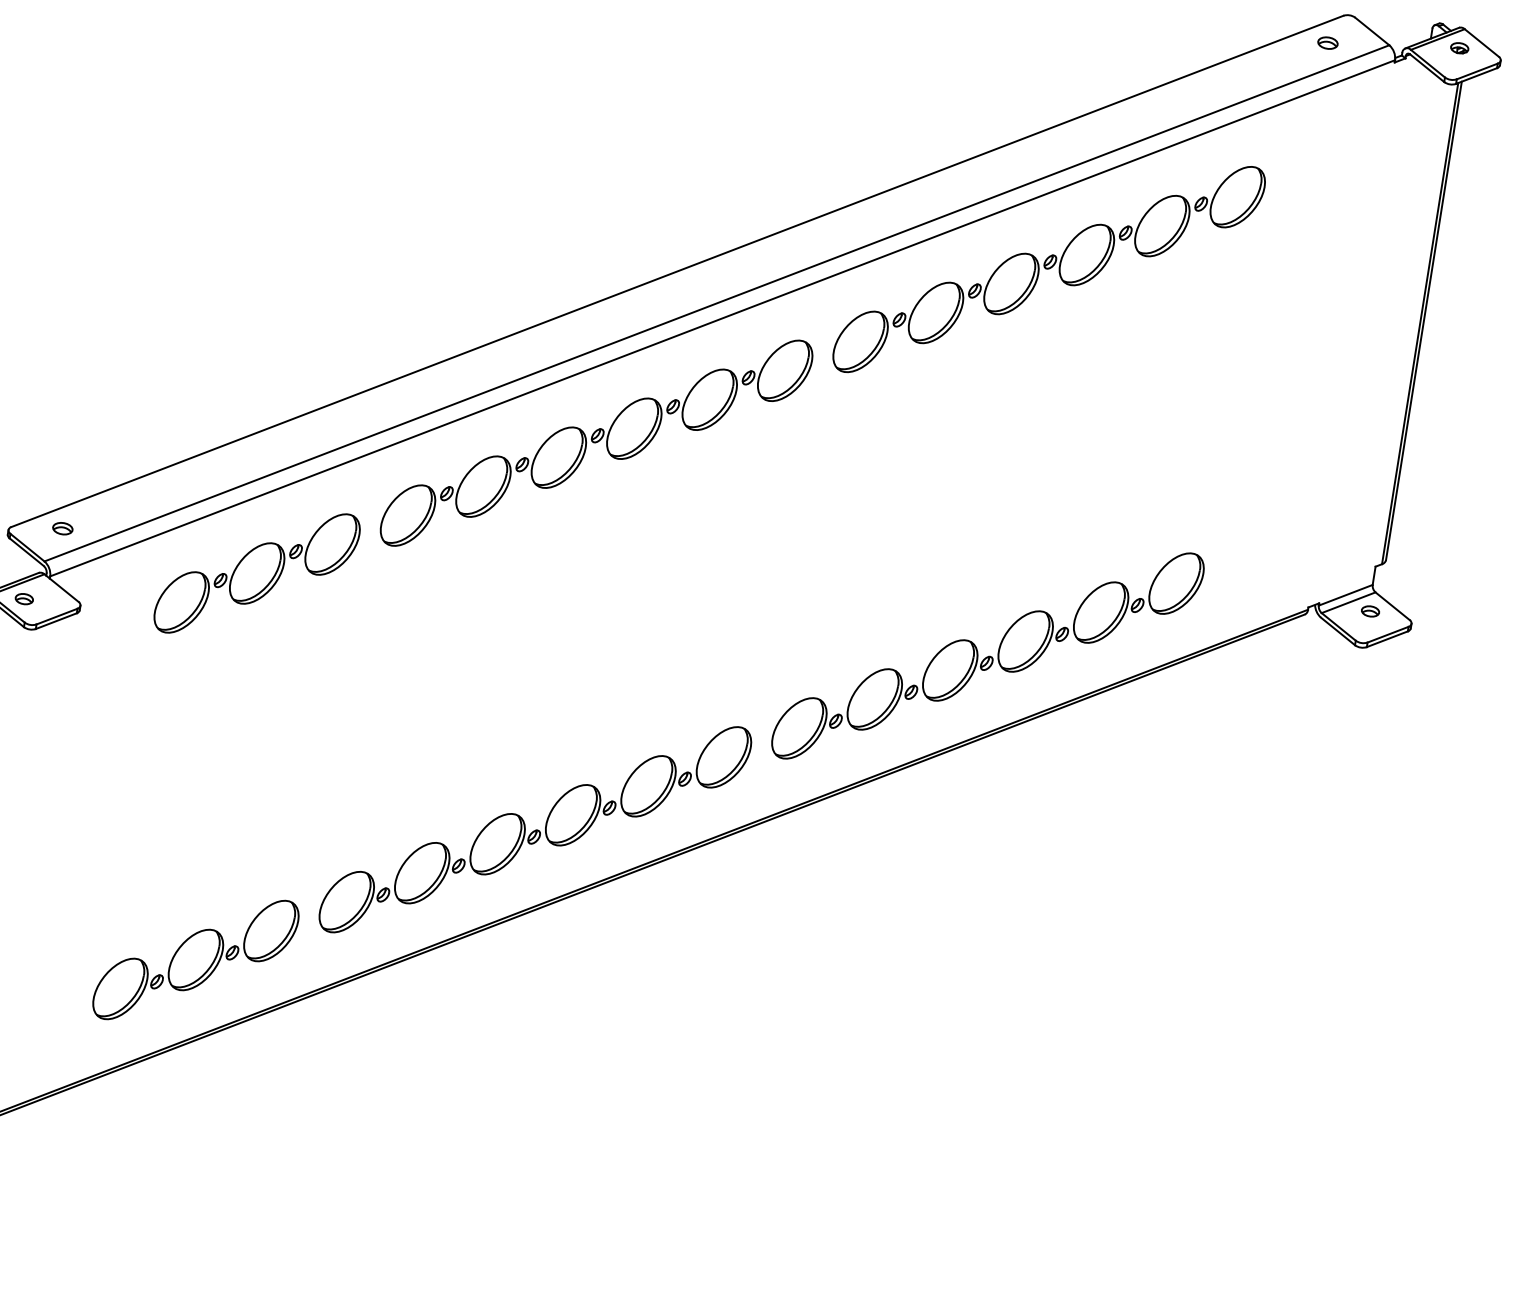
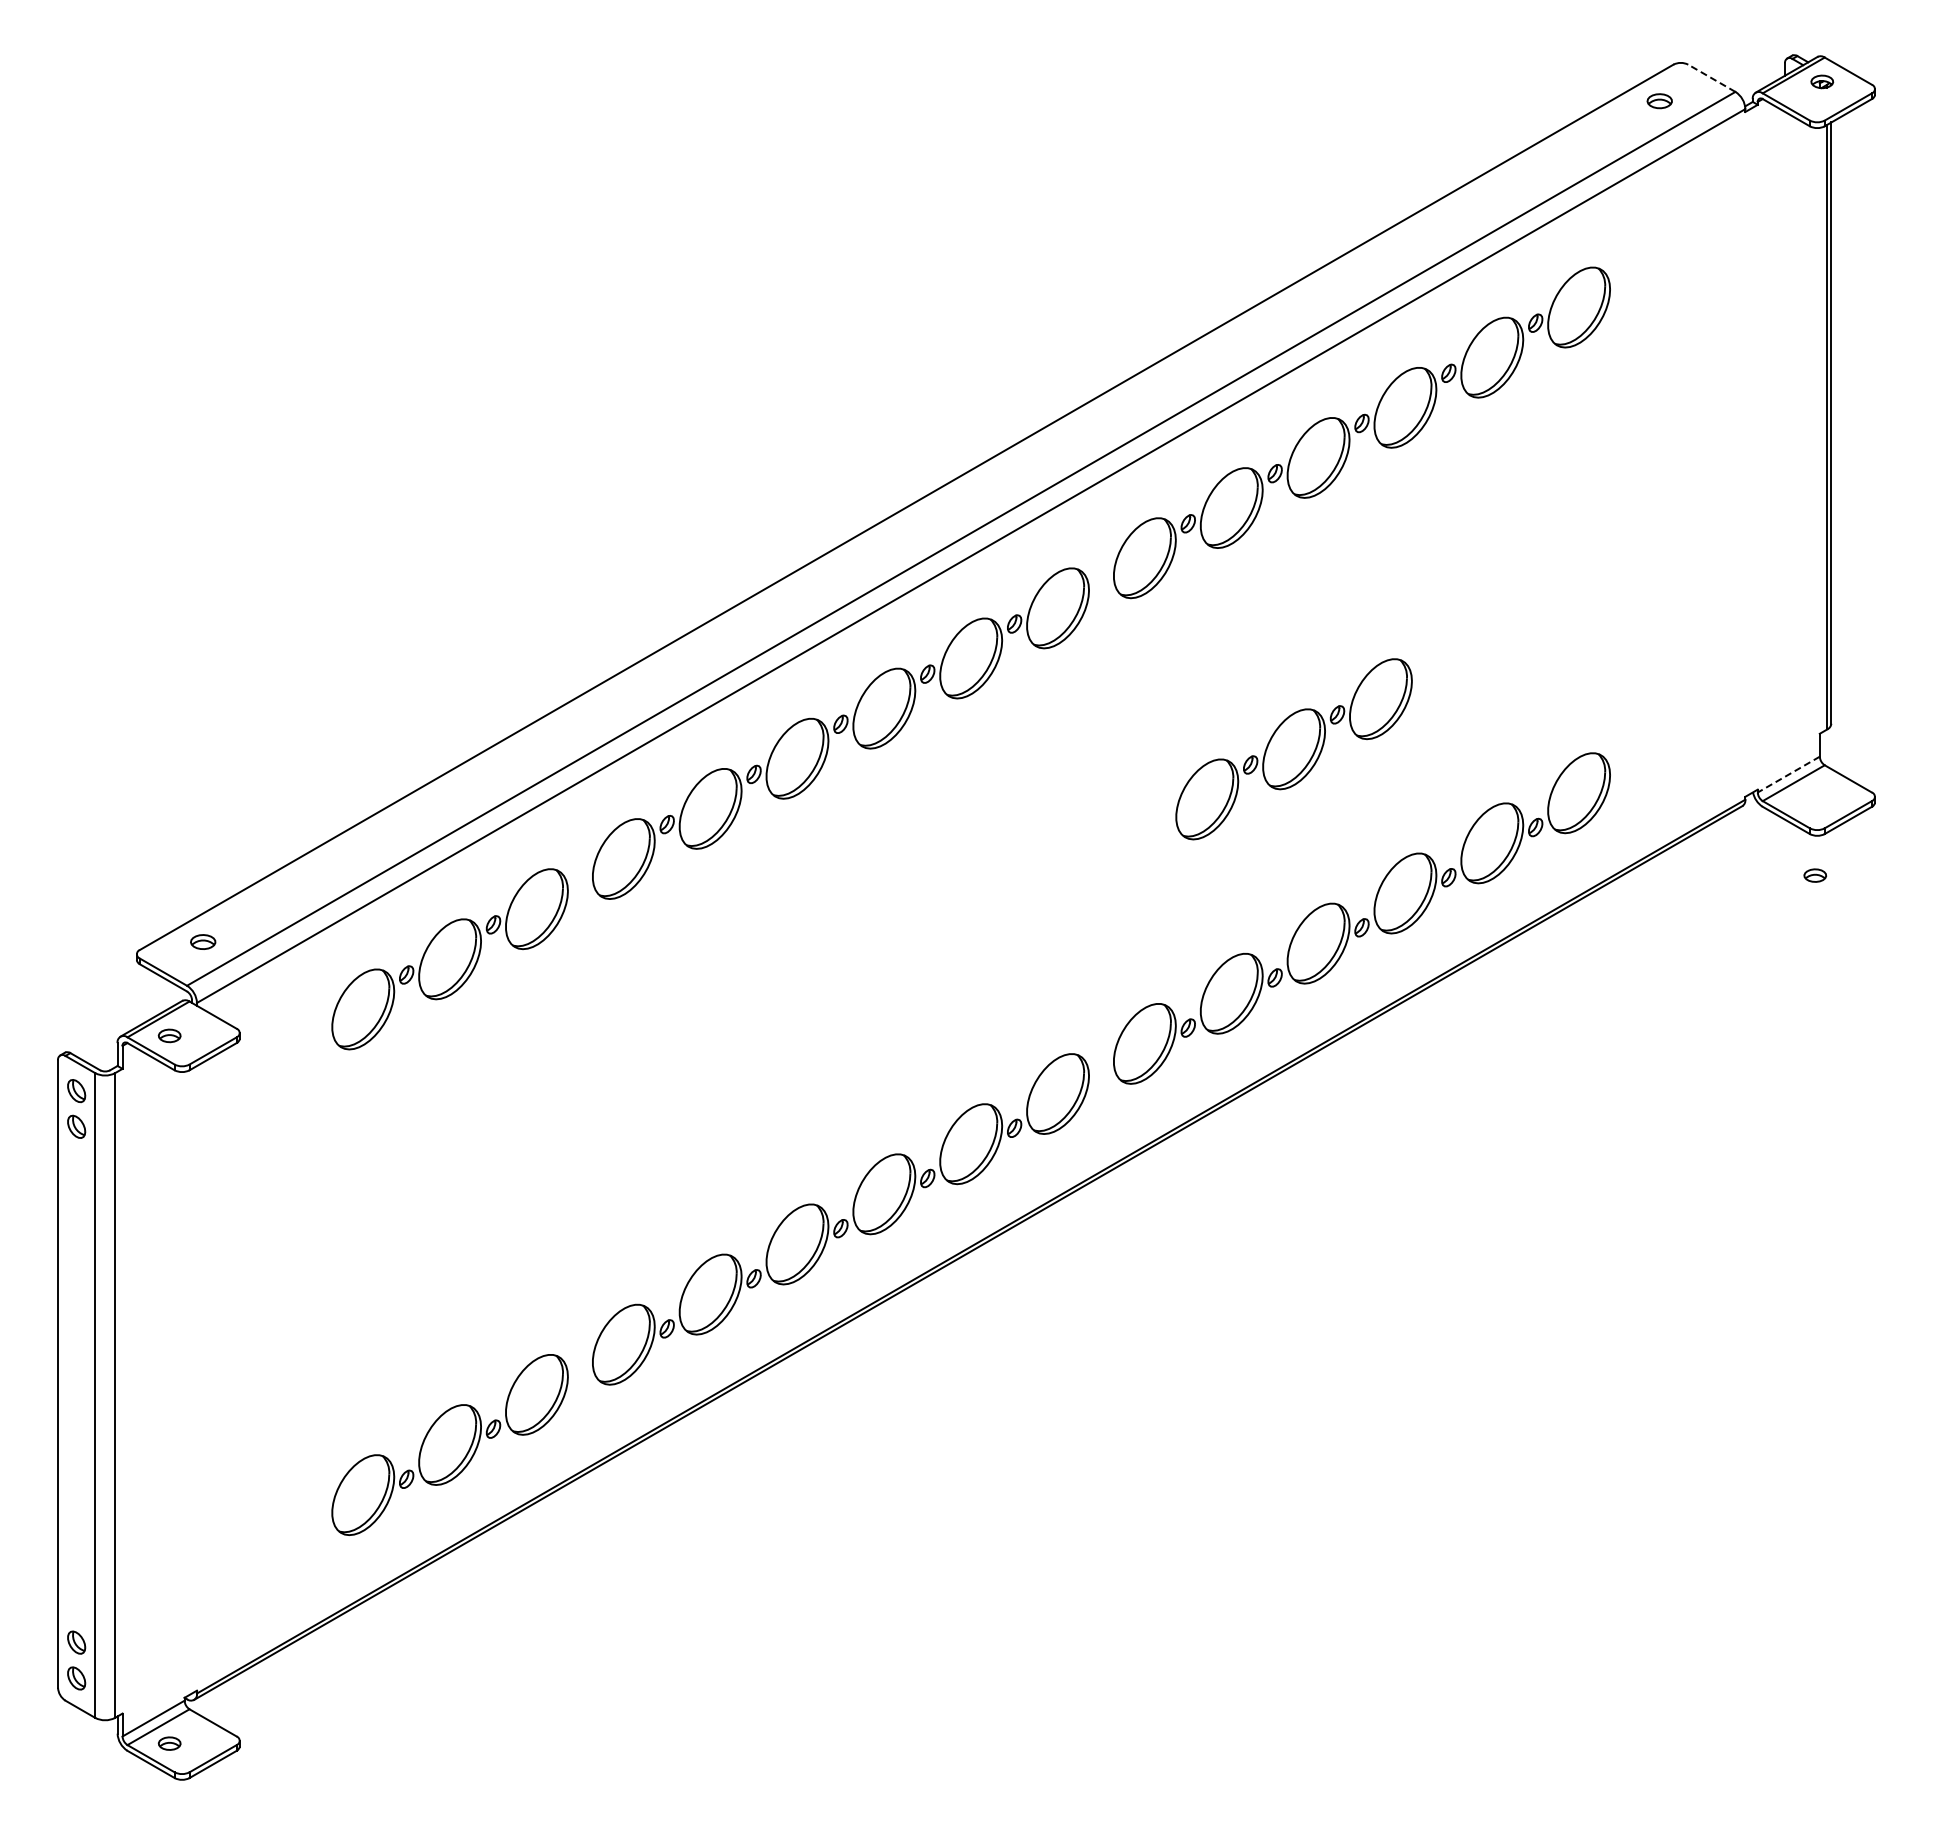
line: (1371, 31) -> (1711, 78), solid -> dashed
part: (954, 512) -> (1293, 749), added
line: (1345, 595) -> (1788, 774), solid -> dashed
part: (1370, 611) -> (1815, 875), moved

